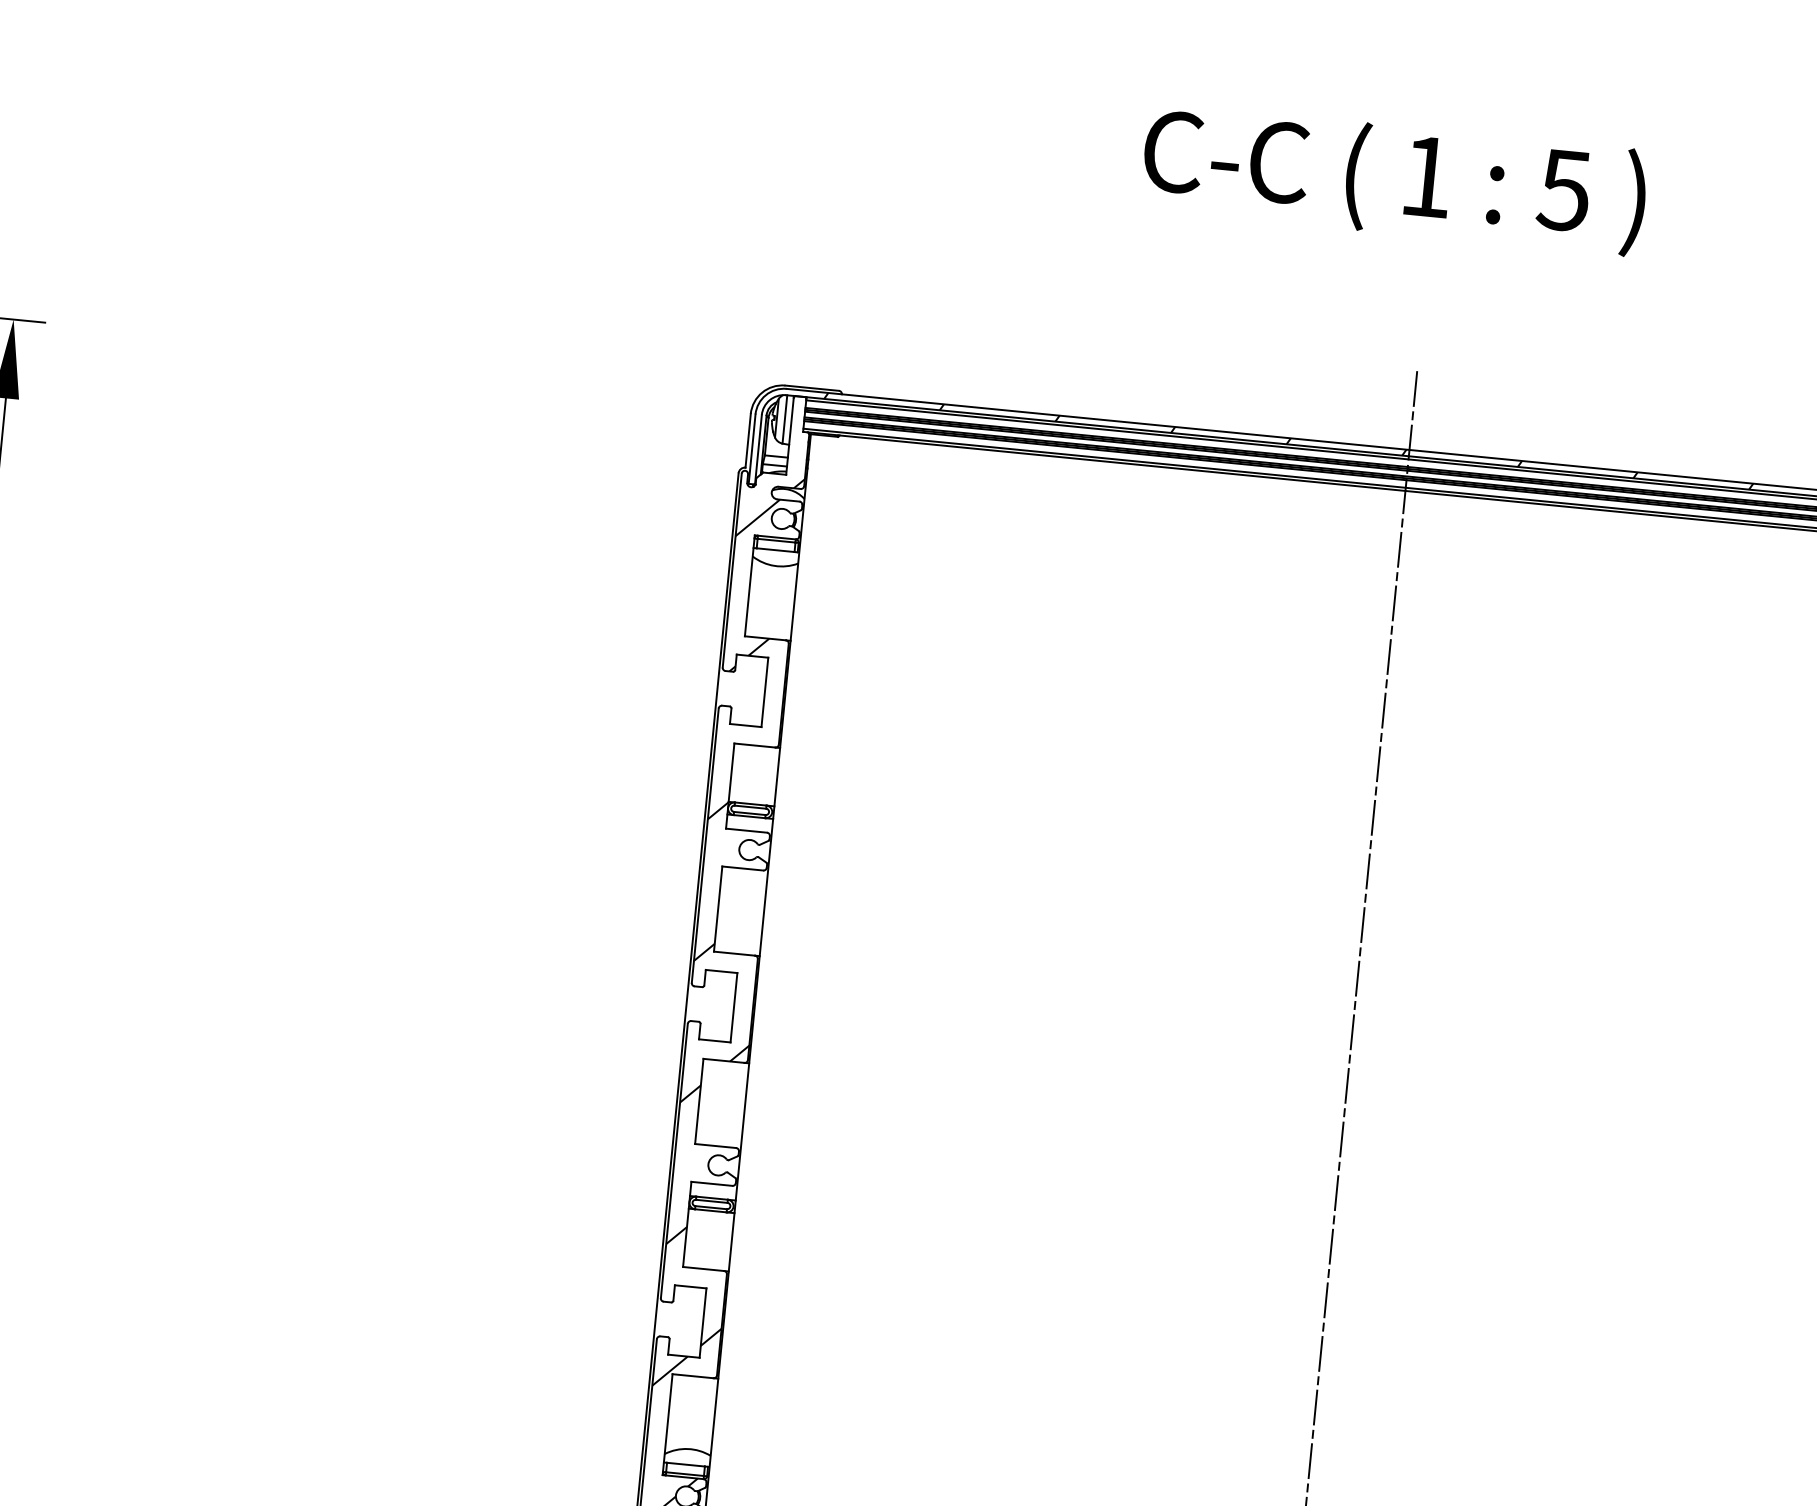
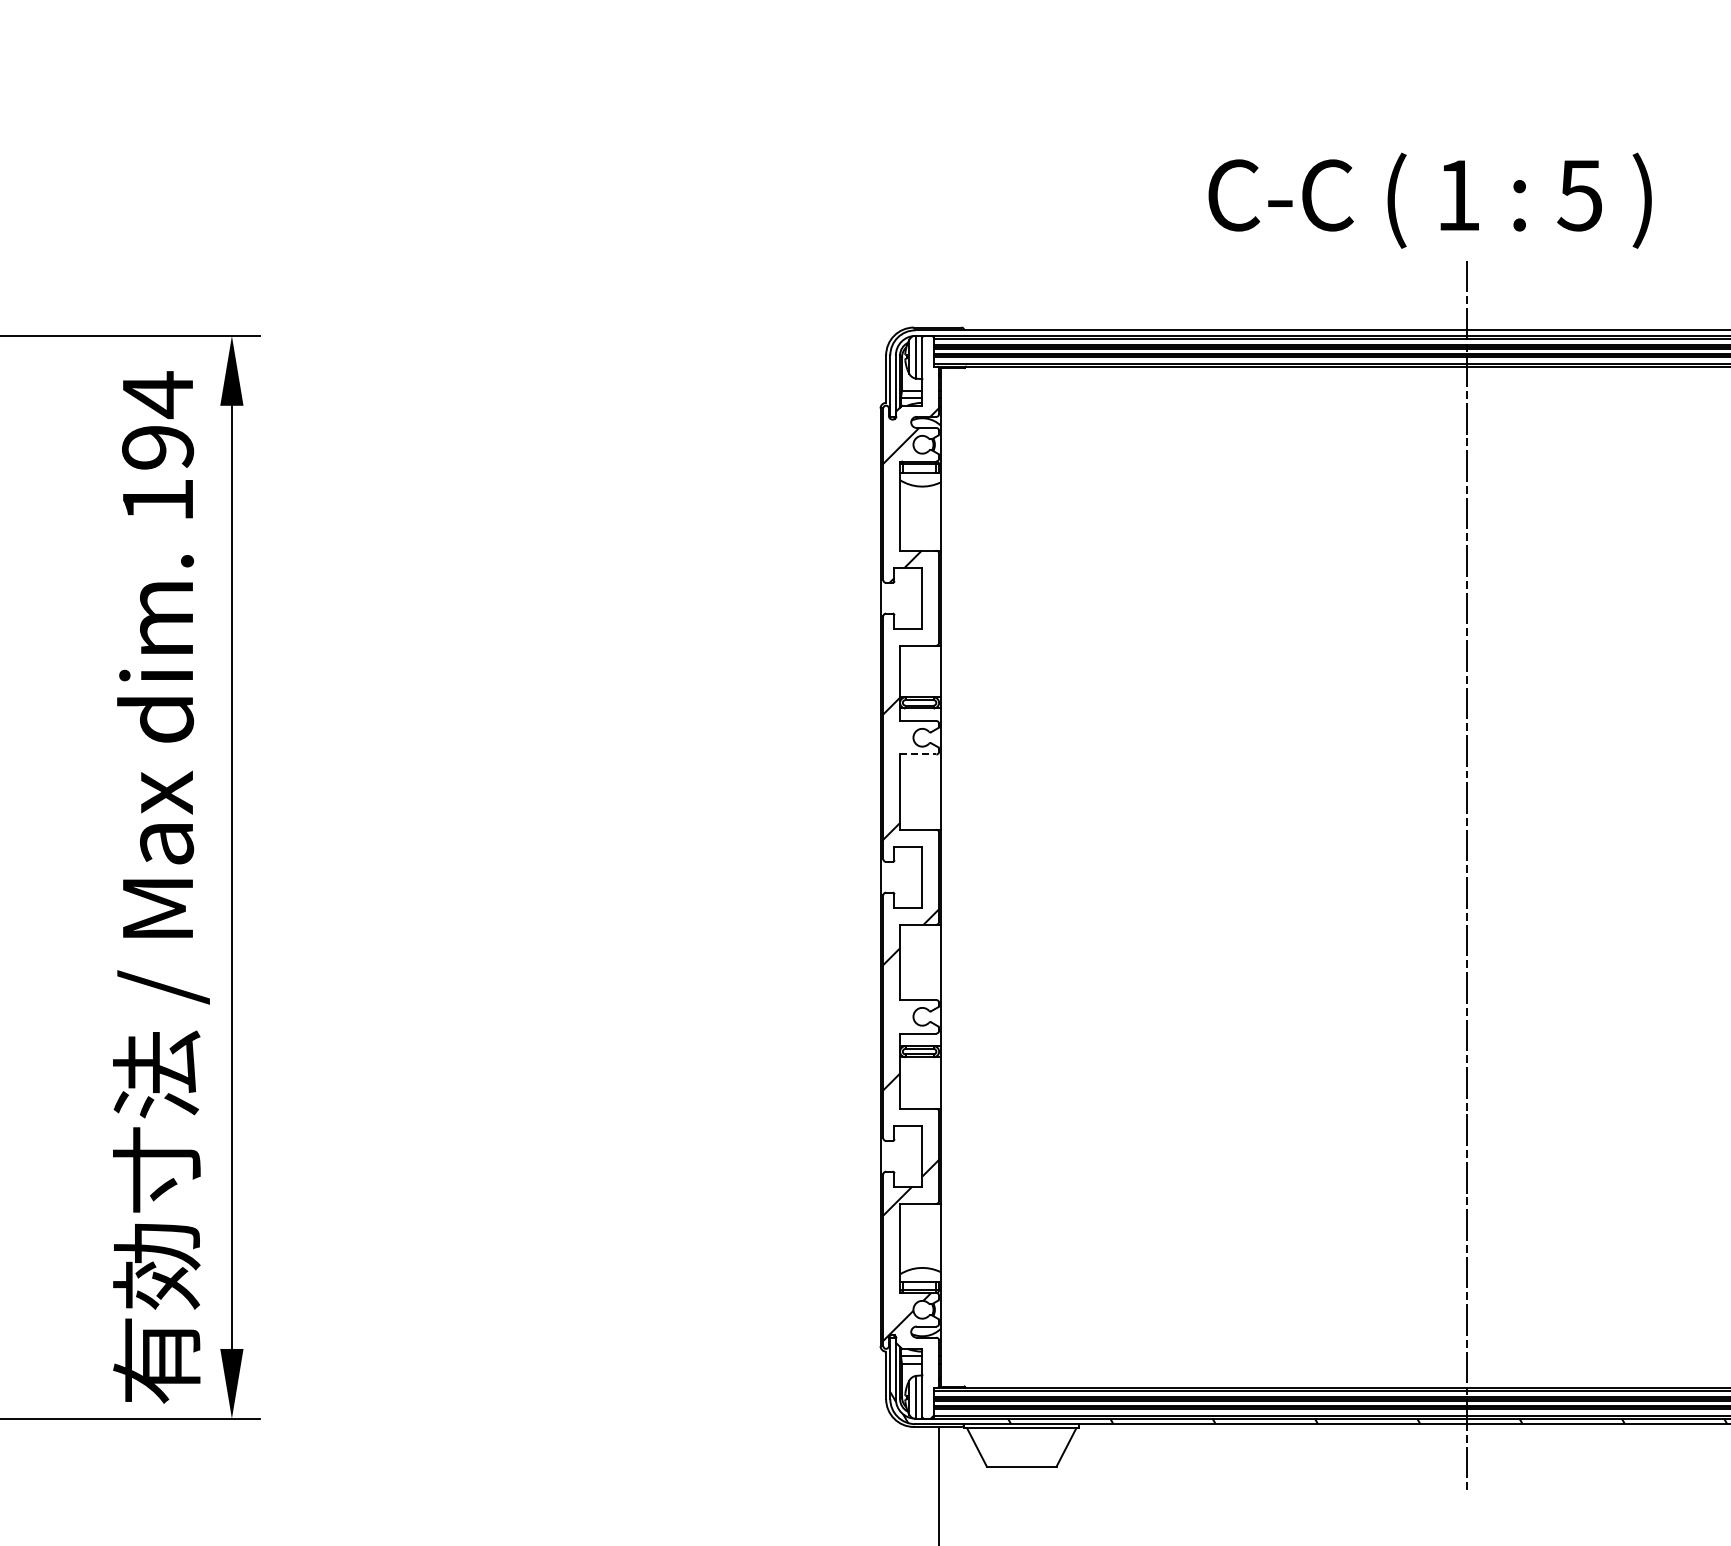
text: (1393, 179) -> (1429, 200), moved
hatch: (1230, 434) -> (1308, 332), removed
line: (743, 868) -> (918, 754), solid -> dashed

